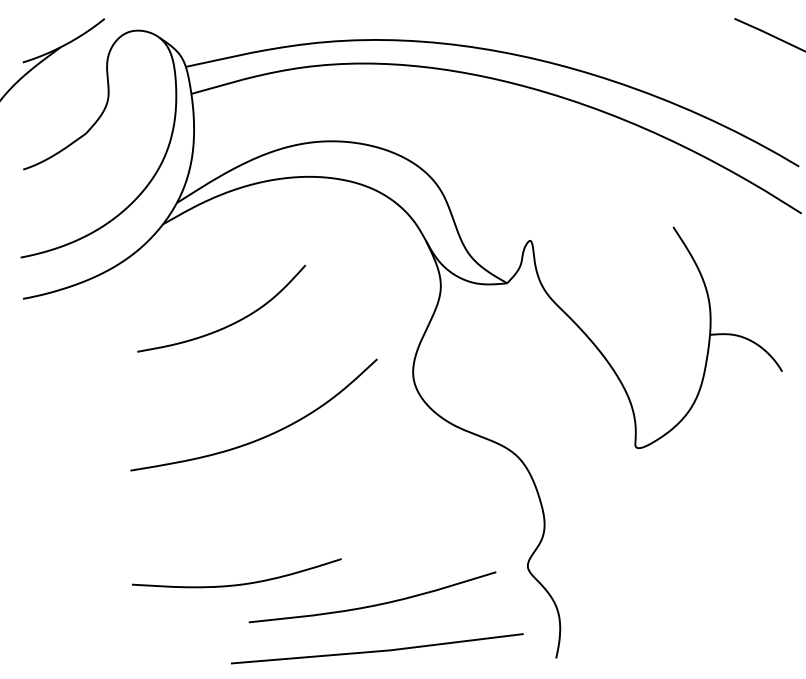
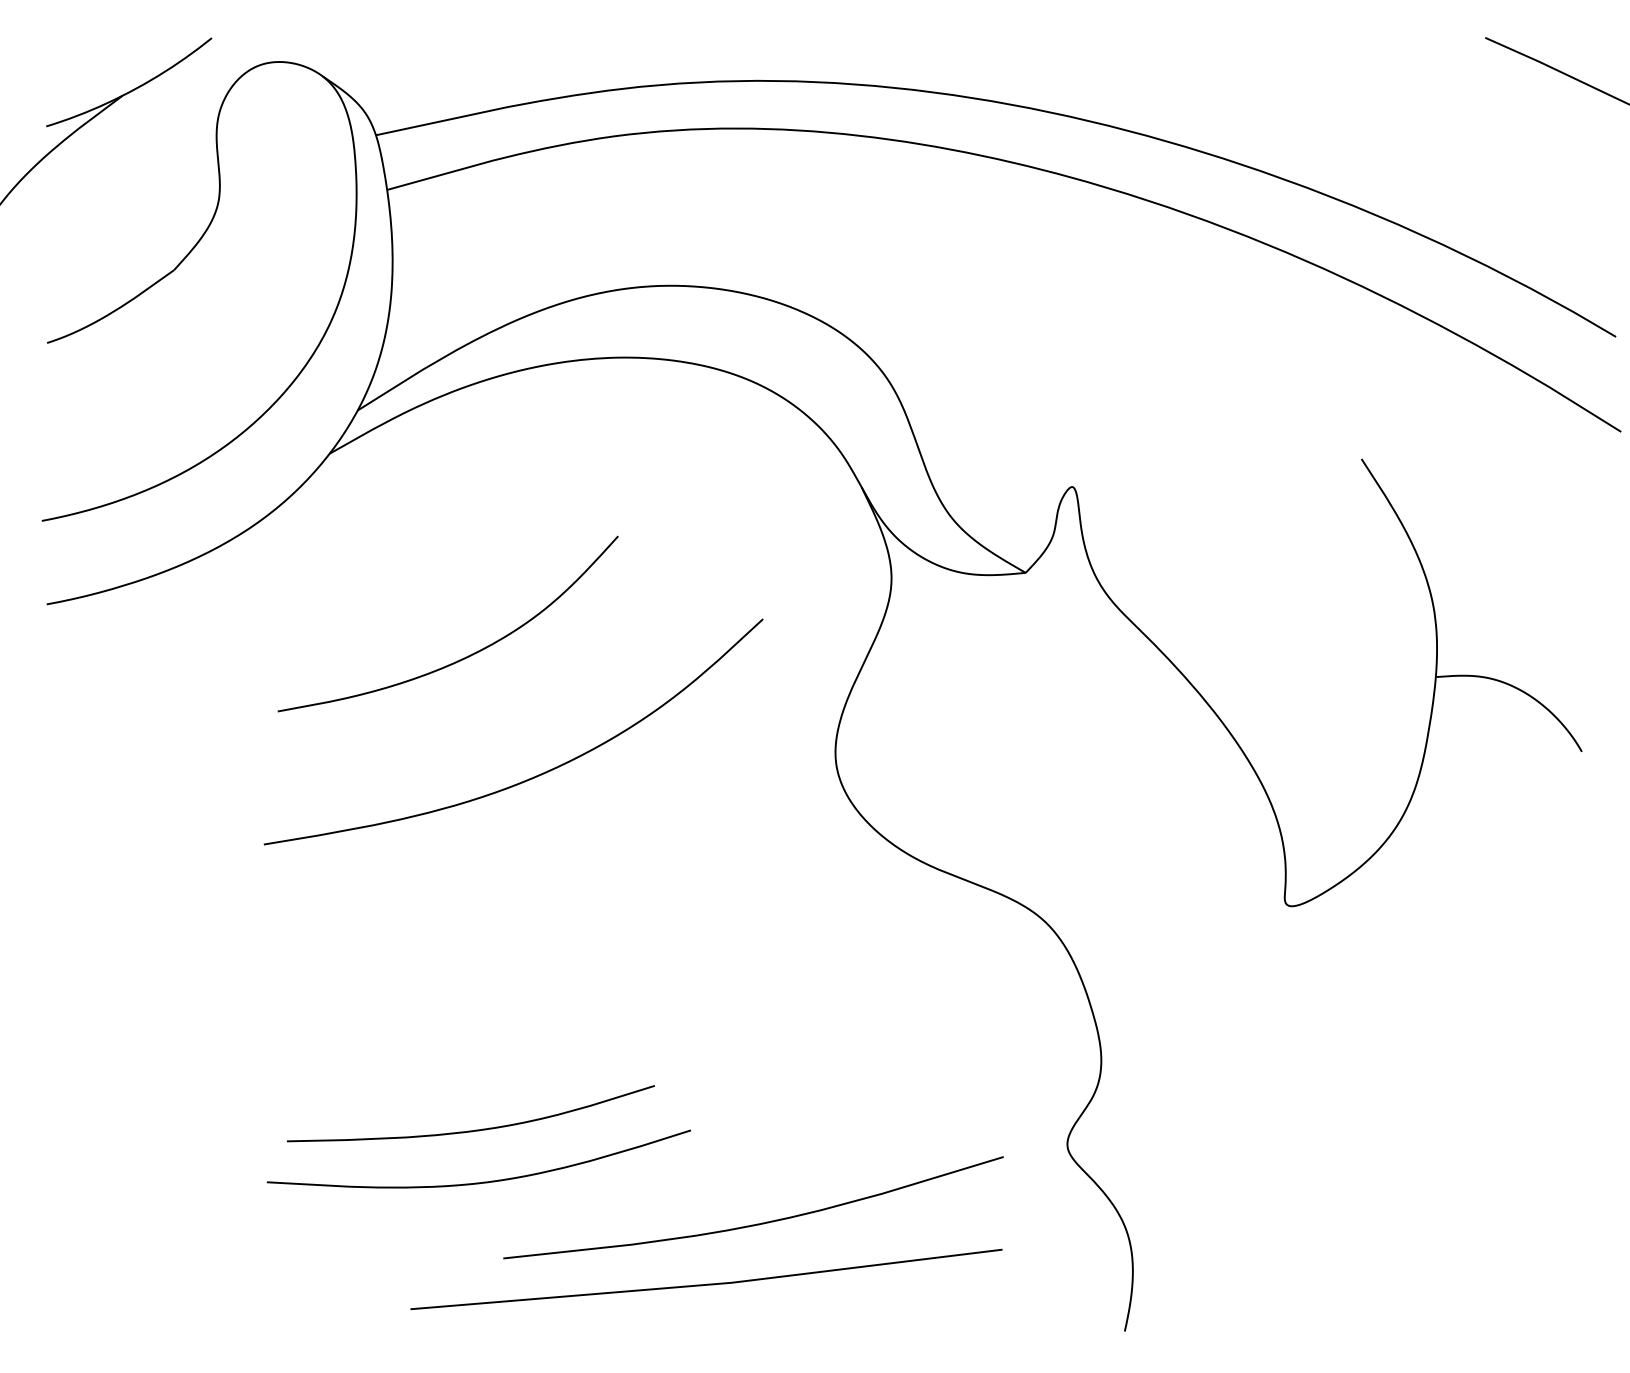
curve: (263, 436) -> (532, 775), moved
curve: (232, 558) -> (470, 1129), added
line: (377, 650) -> (706, 1282), moved

